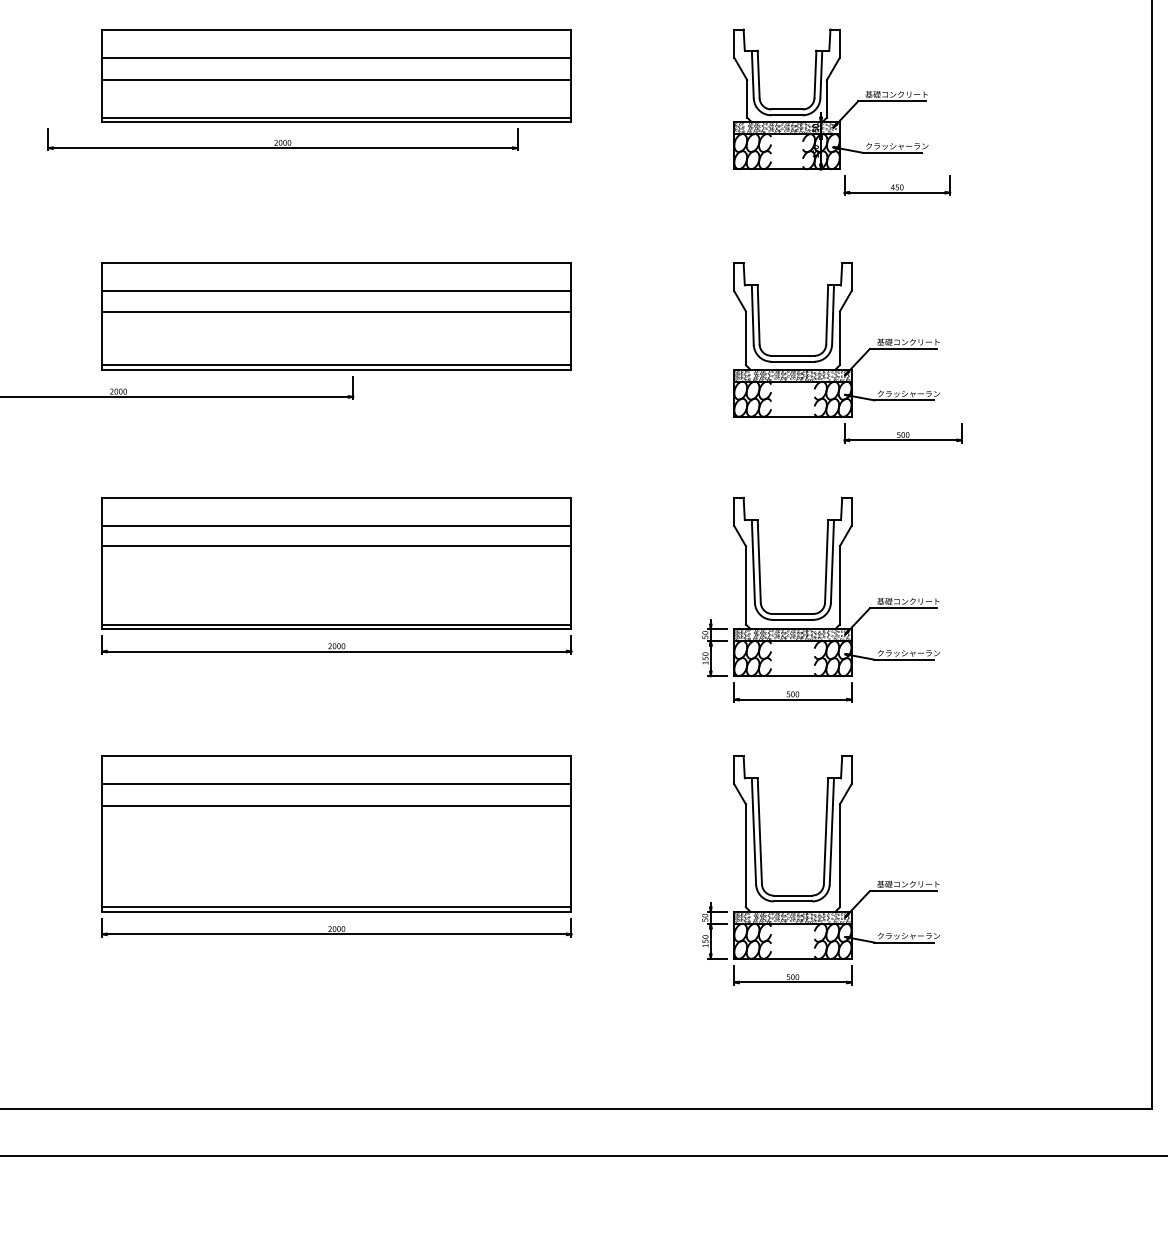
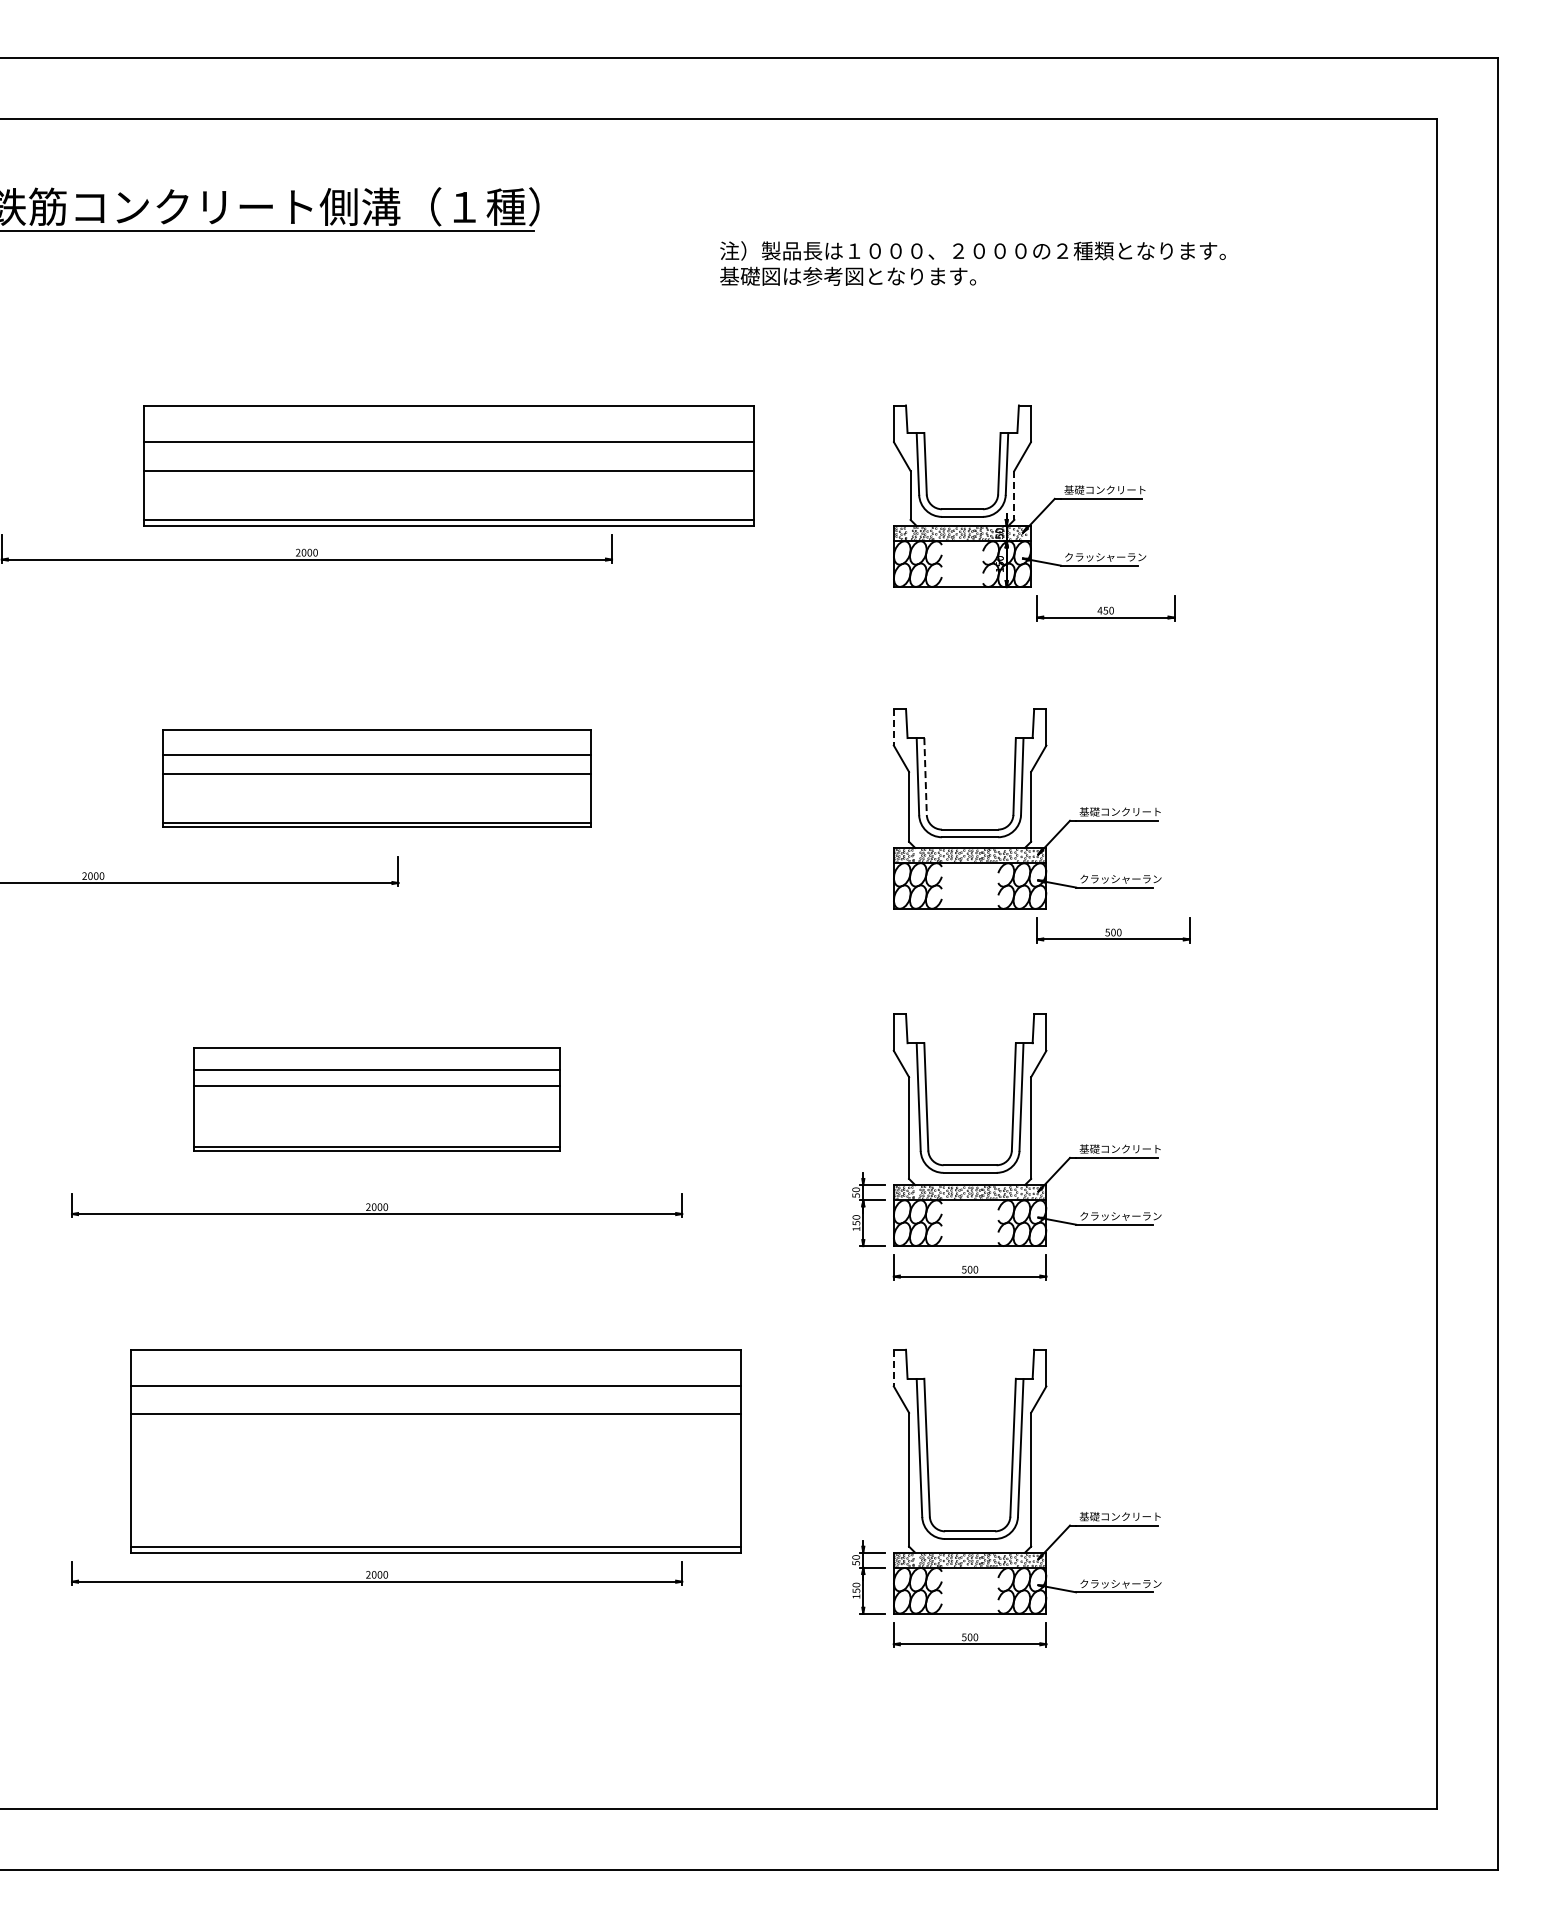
part: (336, 75) -> (448, 465), moved
line: (827, 98) -> (1014, 495), solid -> dashed
line: (734, 277) -> (893, 727), solid -> dashed
line: (758, 315) -> (925, 777), solid -> dashed
part: (336, 316) -> (376, 778), size x0.7
part: (336, 563) -> (376, 1099), size x0.6
line: (734, 770) -> (893, 1368), solid -> dashed
part: (336, 834) -> (435, 1451), moved

